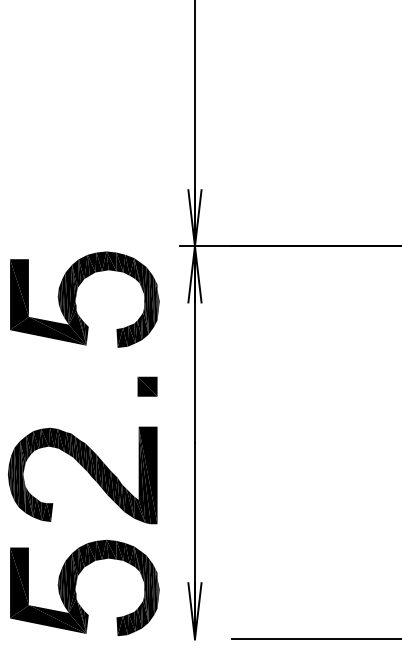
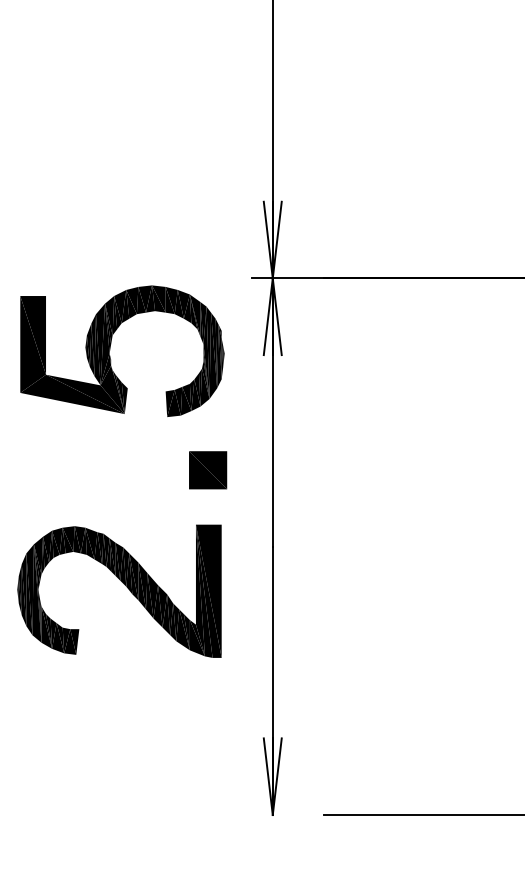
part: (147, 386) -> (207, 469), size x1.4
part: (76, 585) -> (111, 741), removed

